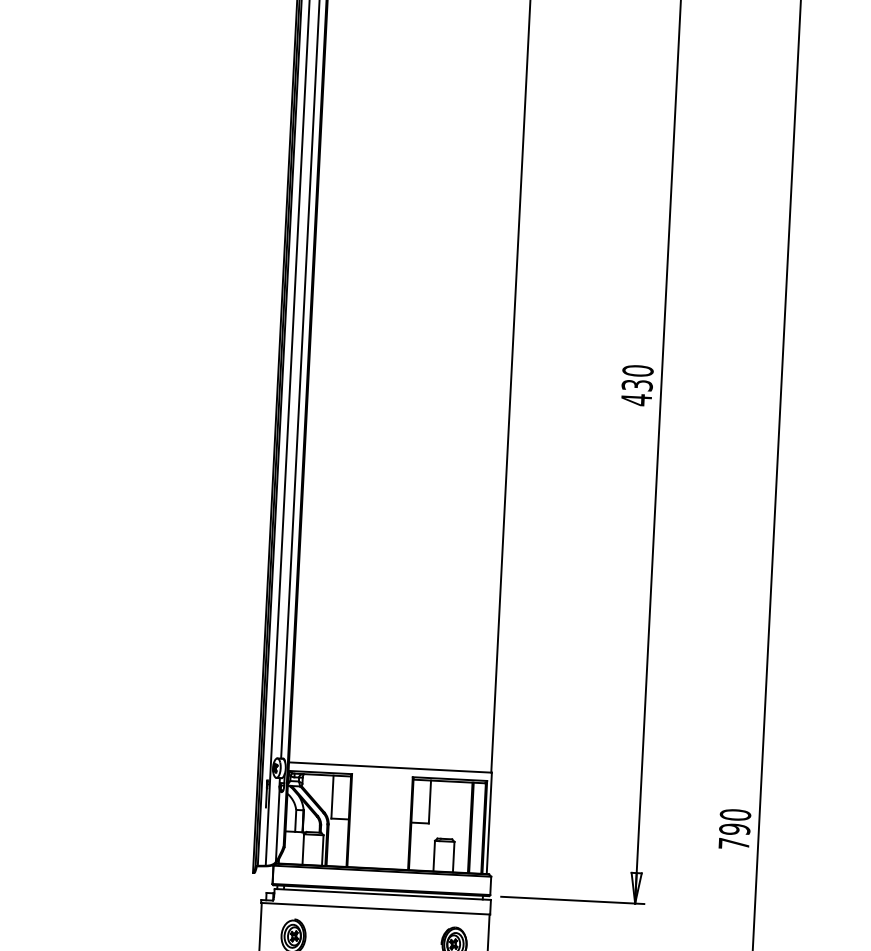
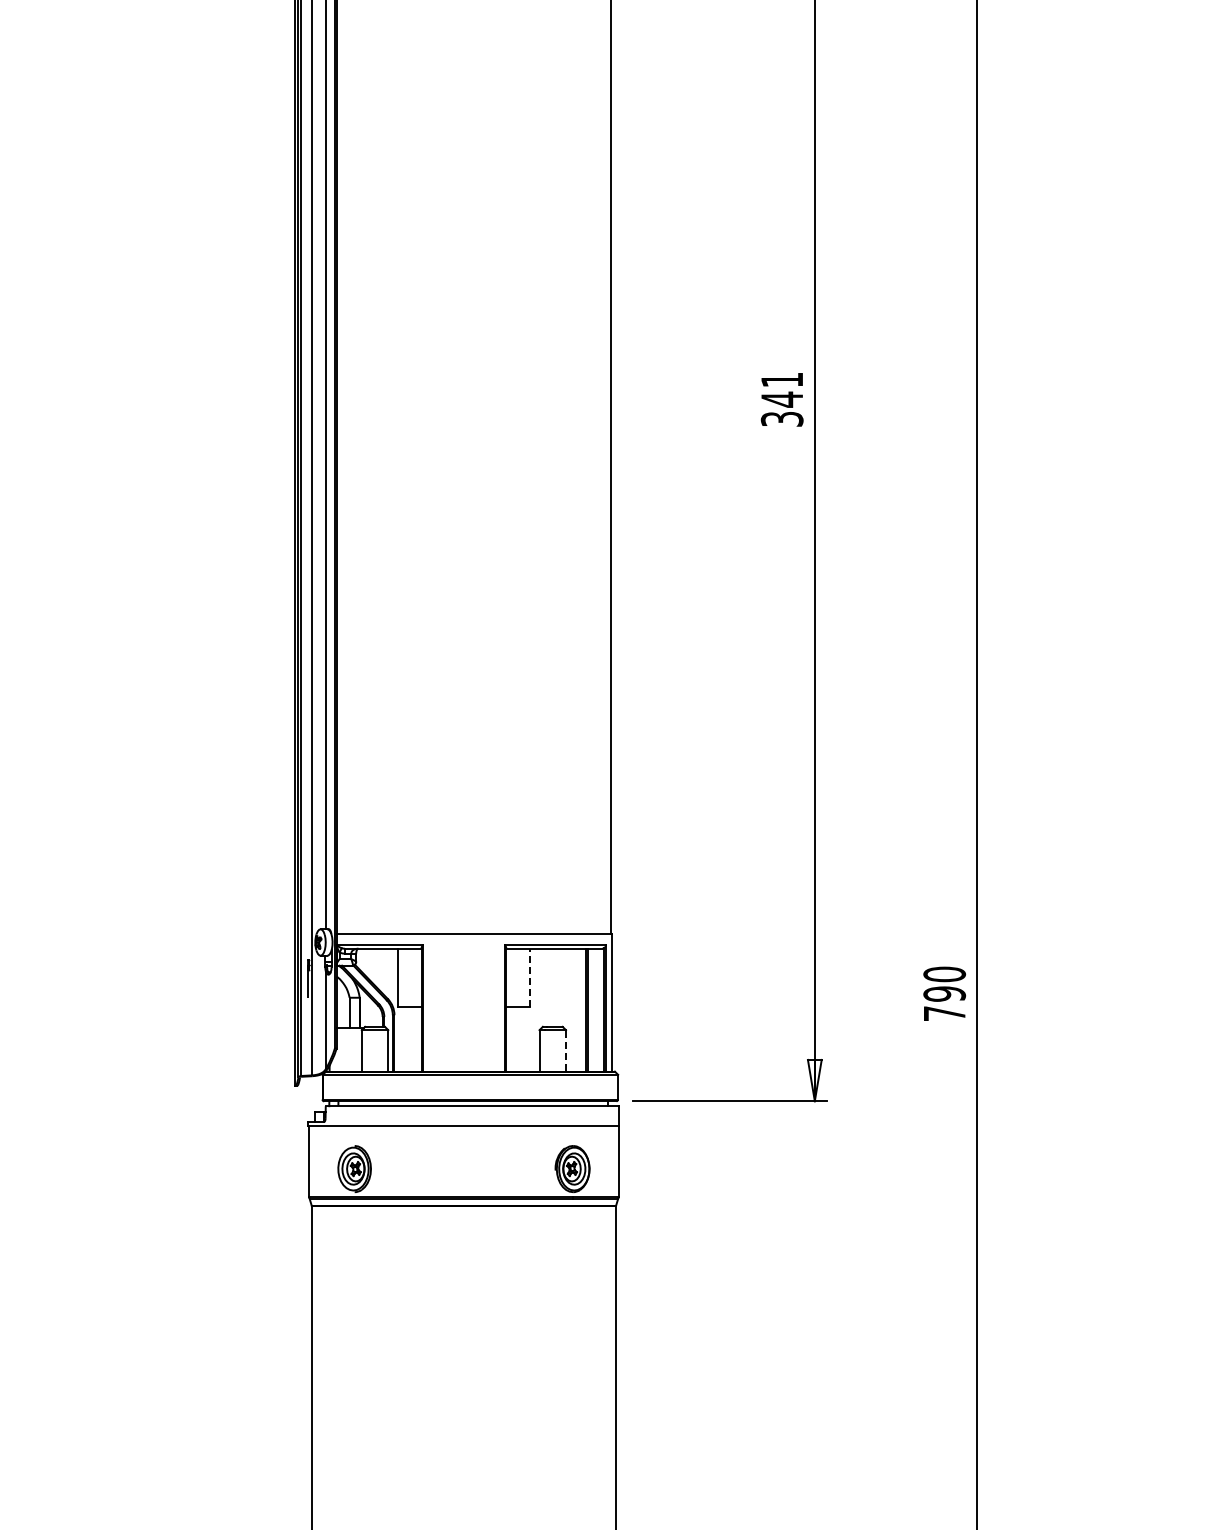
text: (636, 385) -> (781, 399), 430 -> 341
line: (430, 801) -> (530, 977), solid -> dashed
line: (454, 856) -> (566, 1050), solid -> dashed

